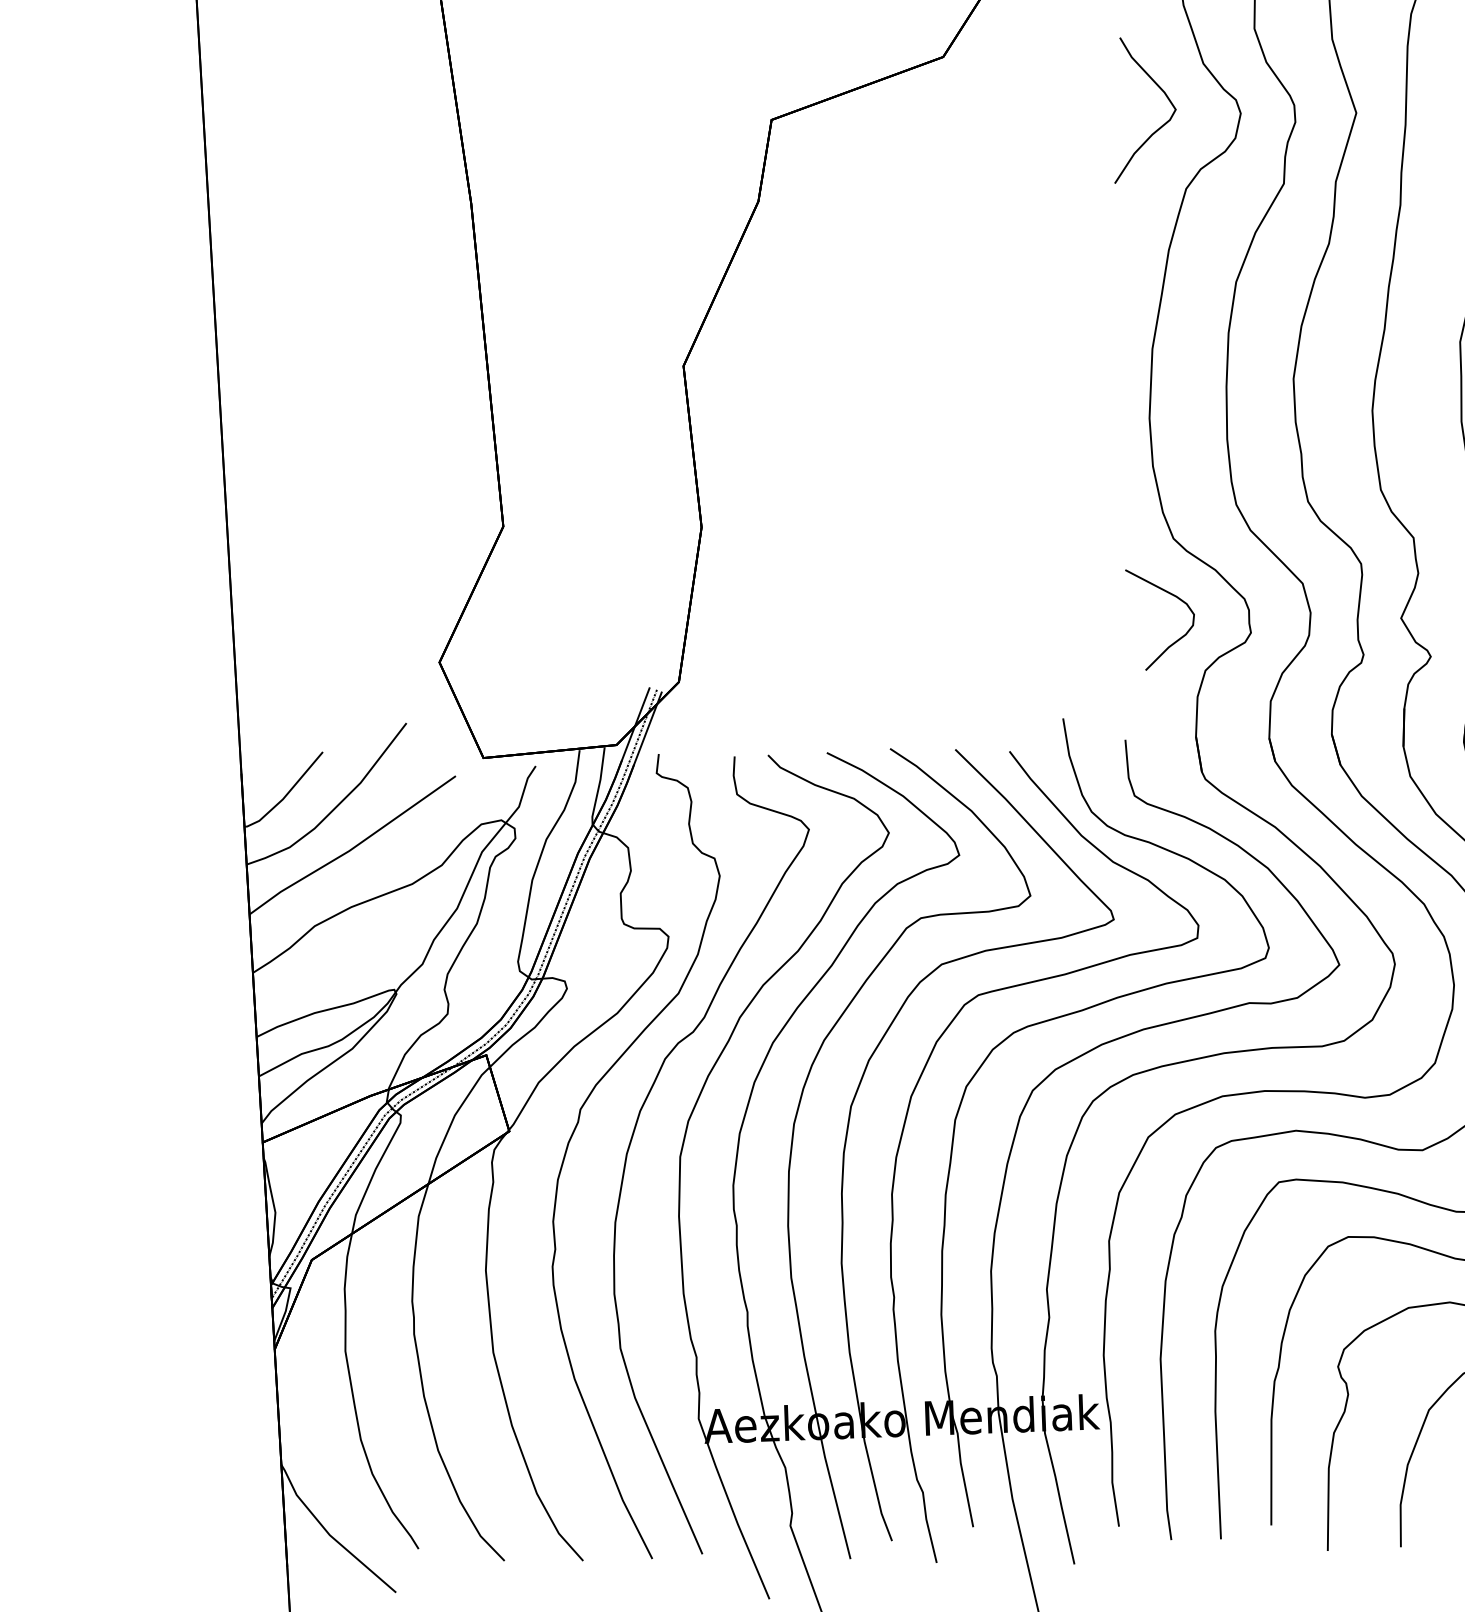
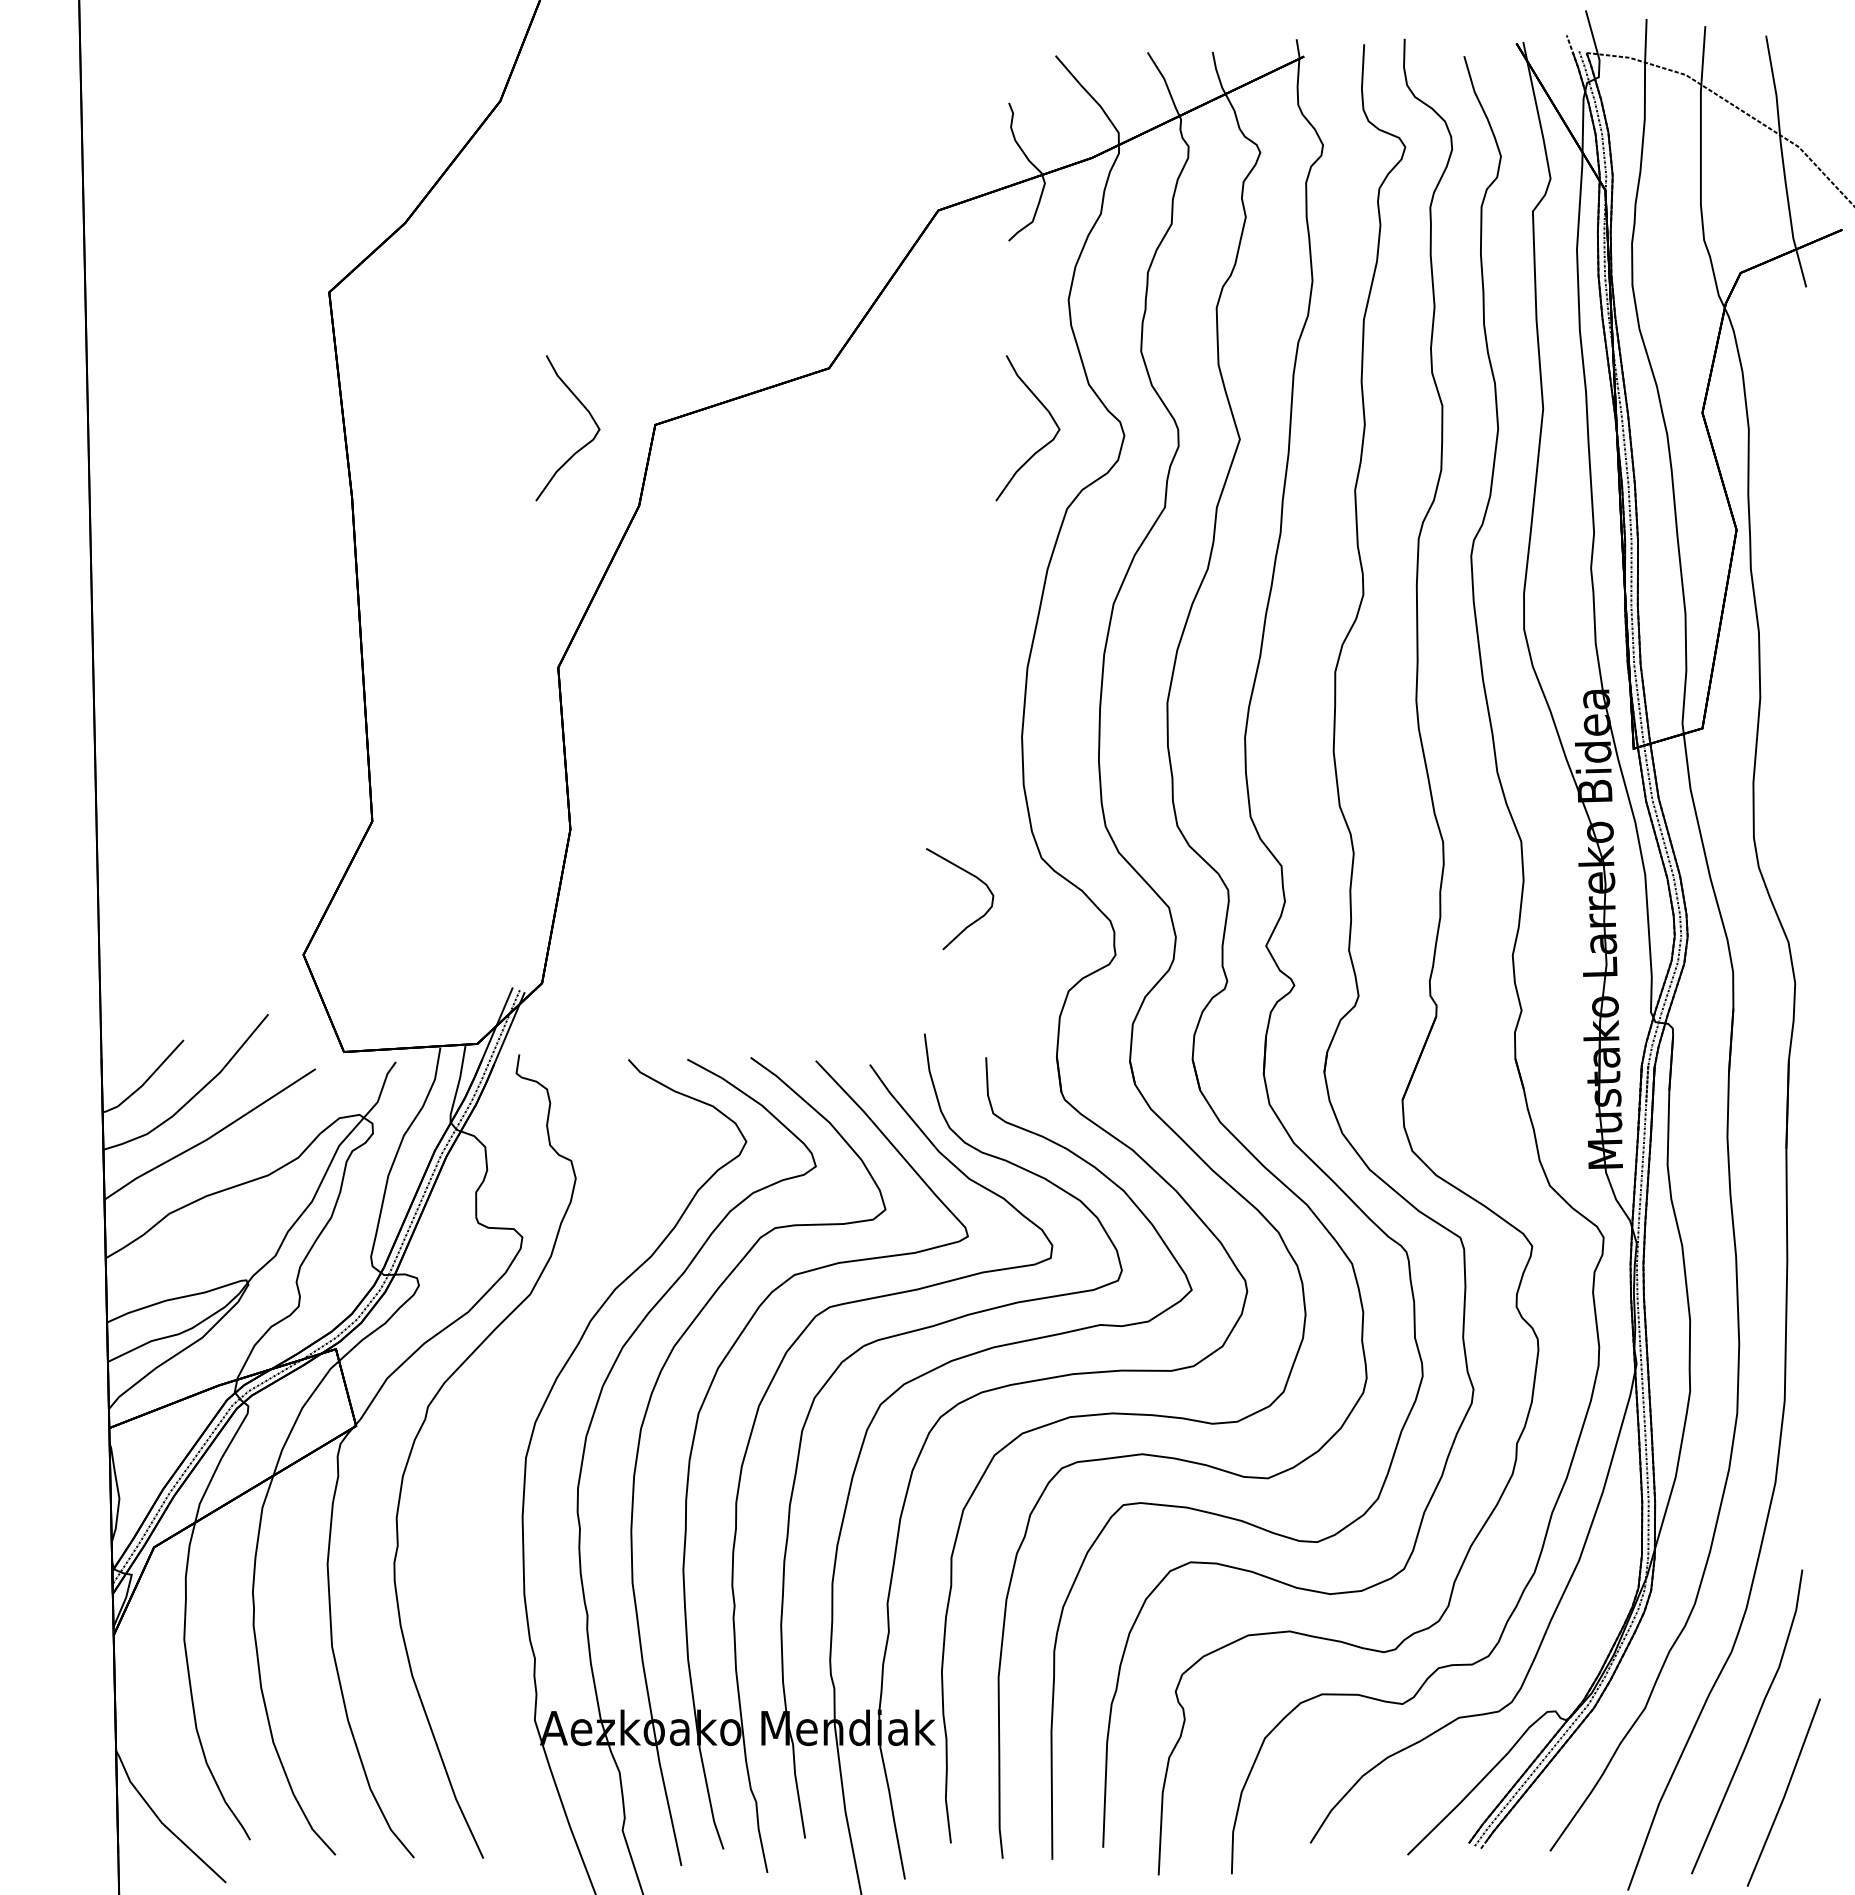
curve: (699, 144) -> (582, 446), added
curve: (1175, 641) -> (973, 921), moved
curve: (634, 1132) -> (481, 1431), removed

